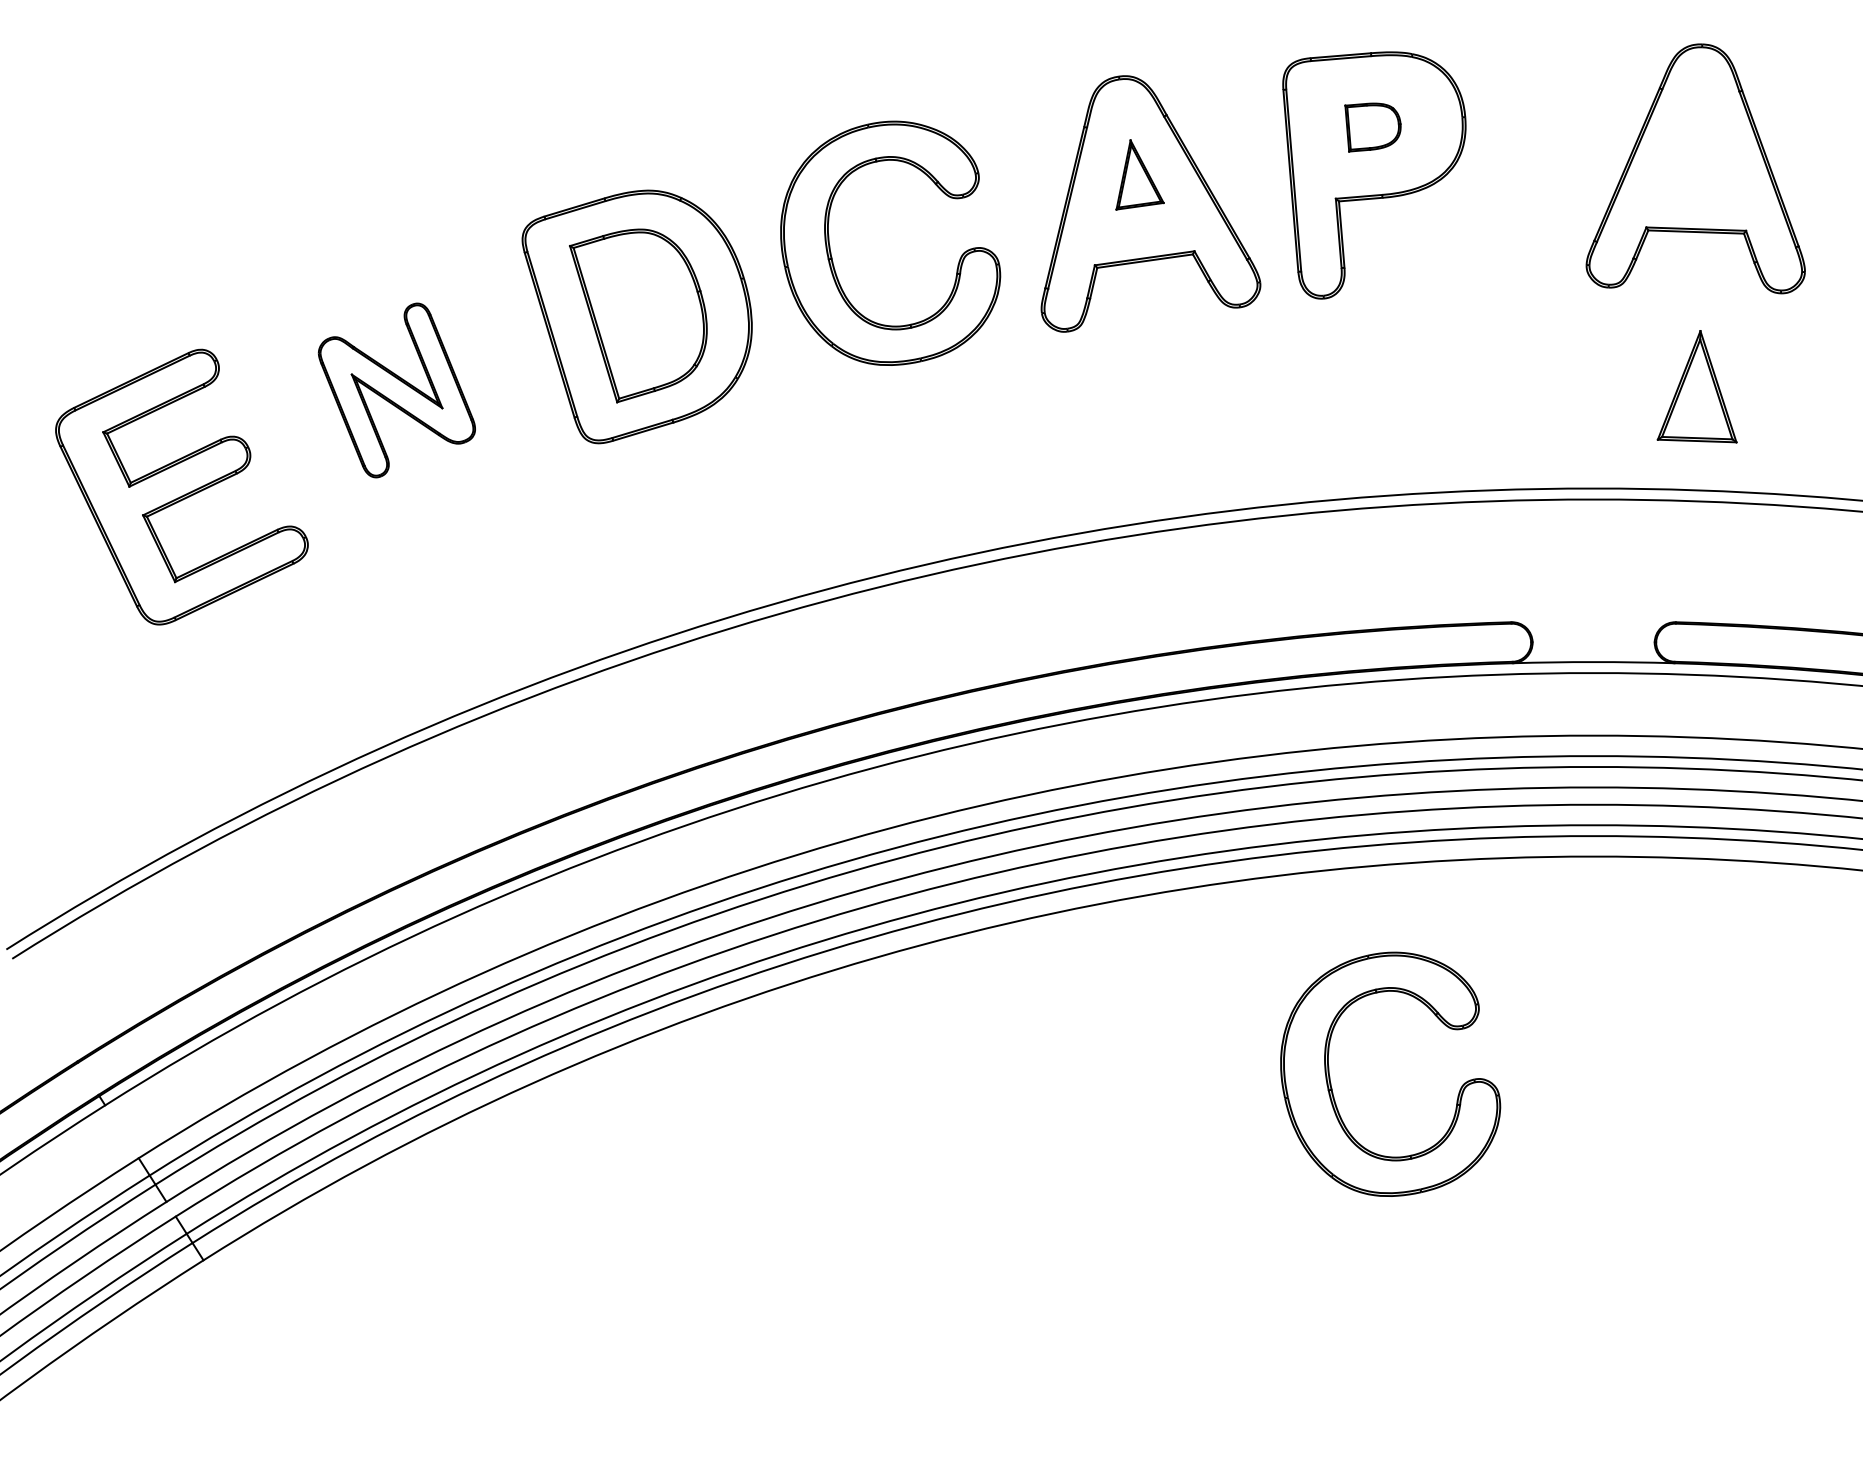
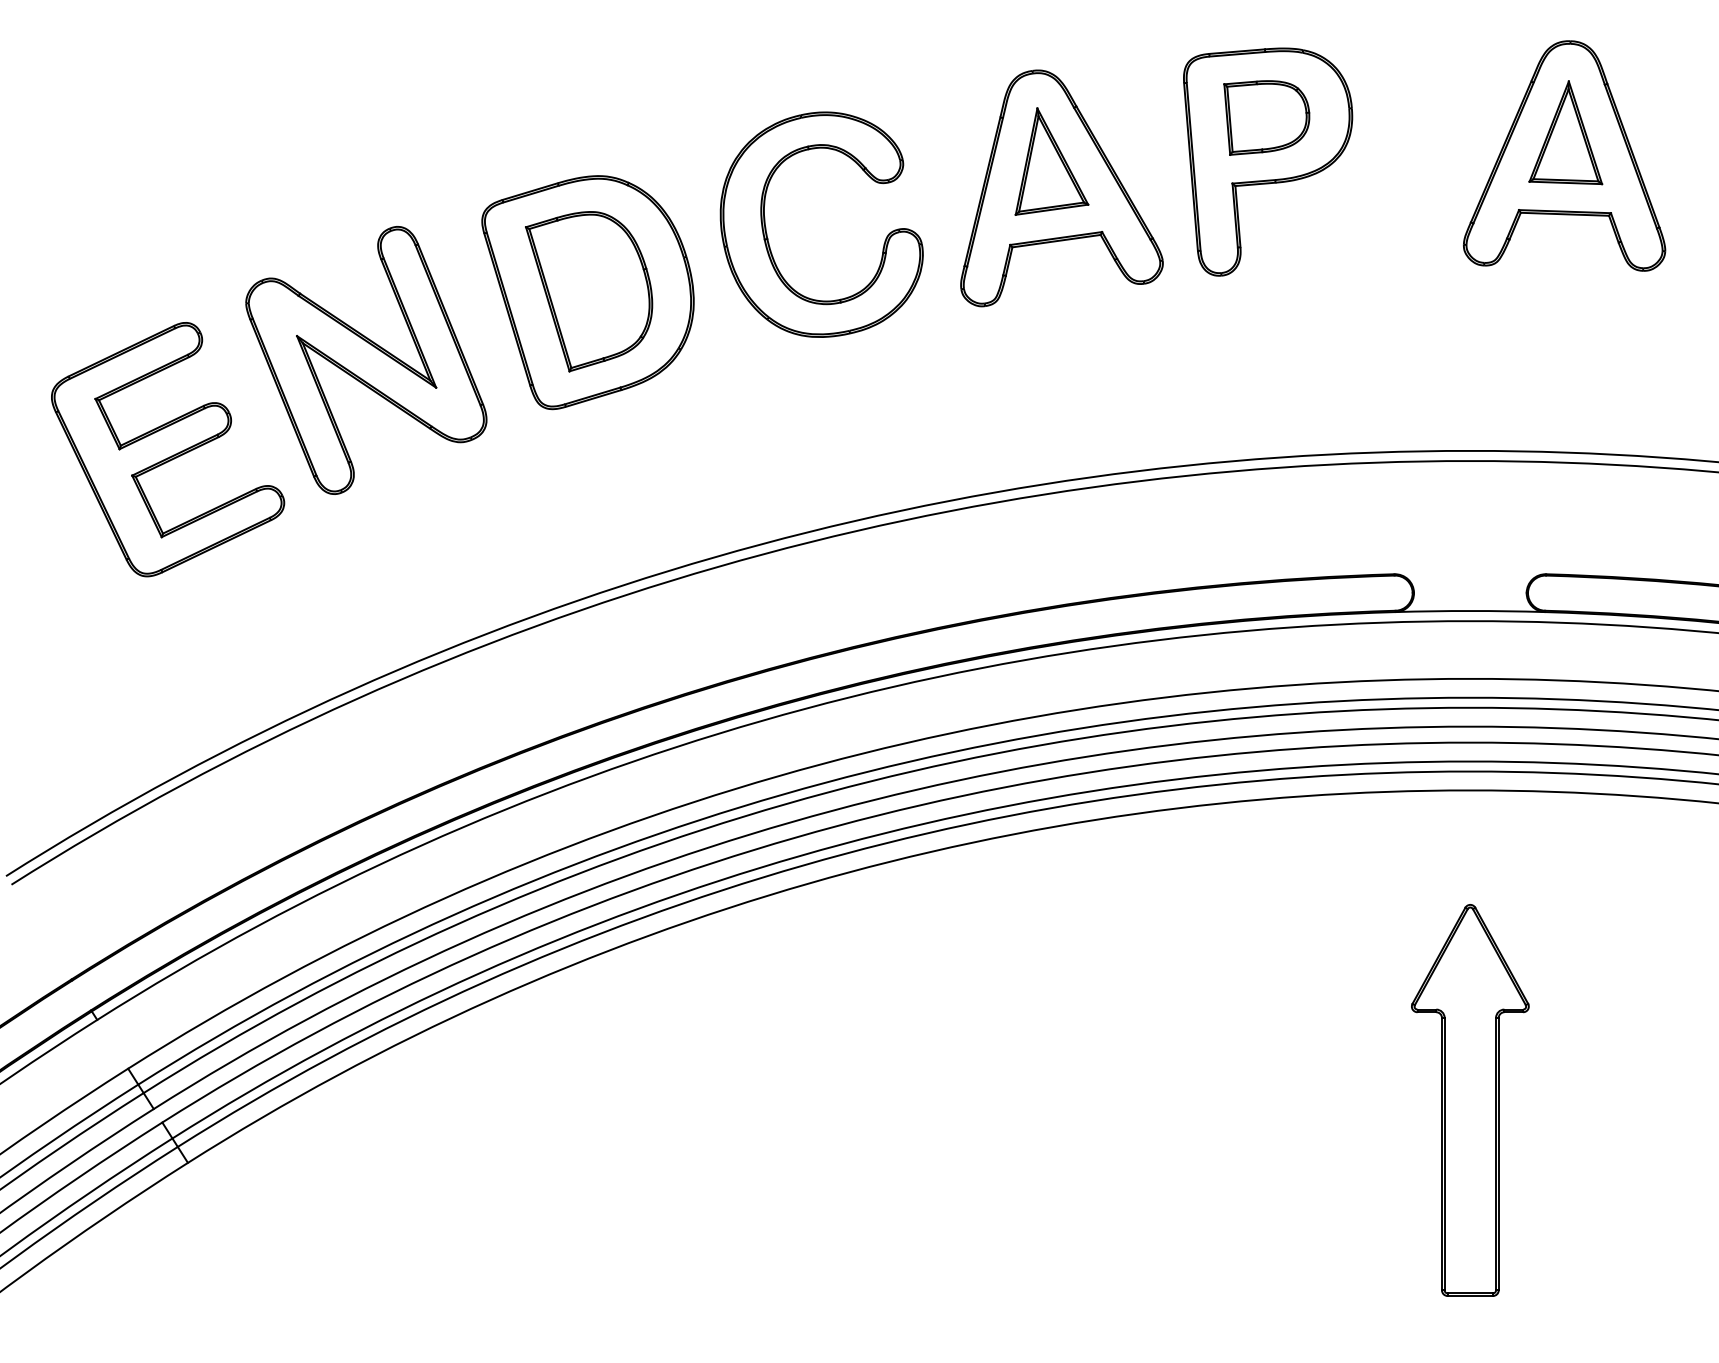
part: (1372, 127) -> (1266, 117), size x1.67
part: (1139, 174) -> (1051, 161), size x1.67
part: (1696, 386) -> (1565, 132), moved
part: (396, 390) -> (365, 360), size x1.67
part: (1331, 1083) -> (1228, 999), removed
part: (1593, 1192) -> (1470, 1100), added

